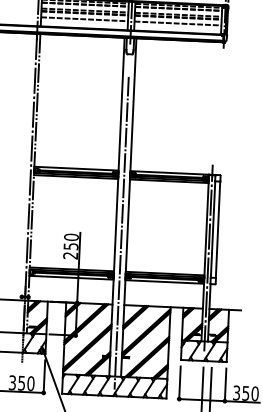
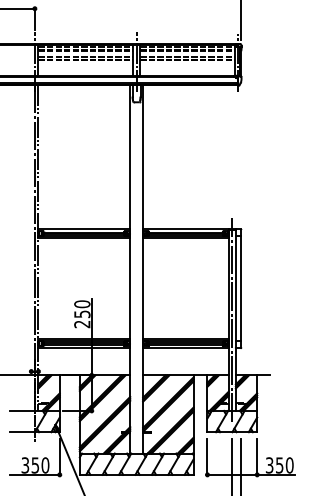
line: (84, 19) -> (85, 66), removed
line: (177, 23) -> (187, 66), removed
line: (121, 233) -> (136, 297), removed

